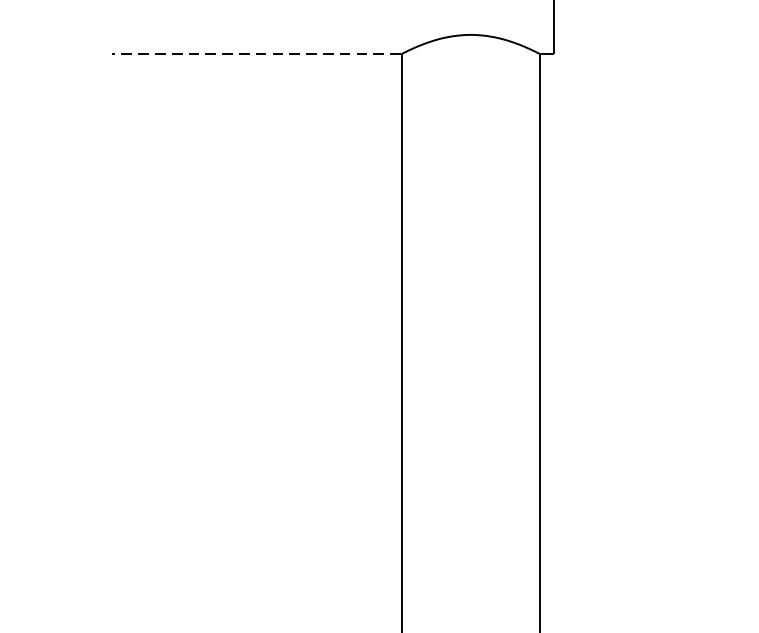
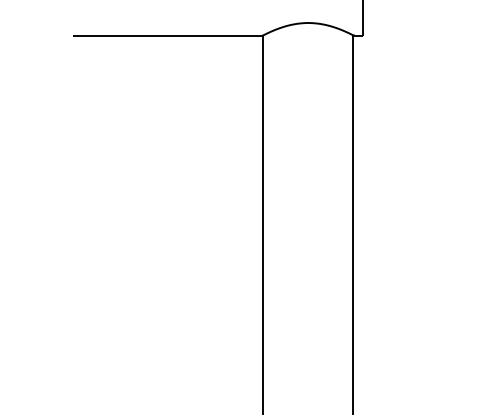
line: (255, 53) -> (167, 35), dashed -> solid

